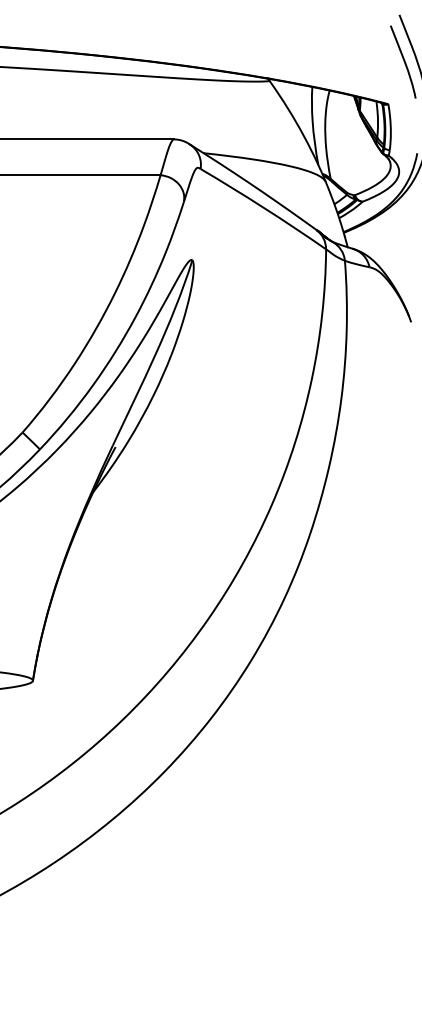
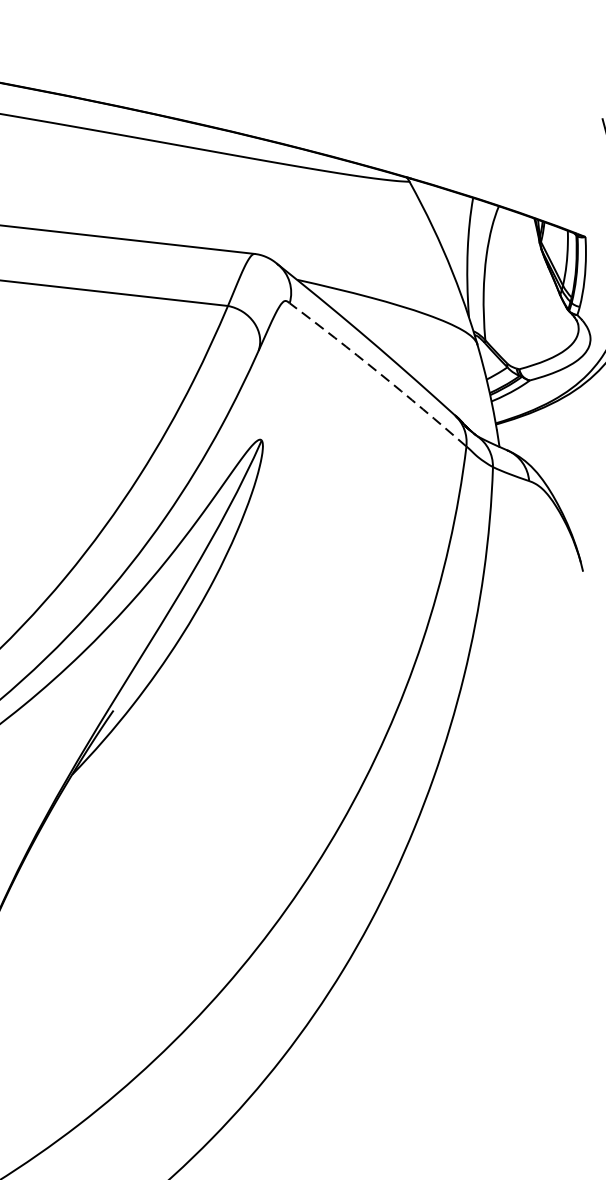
arc: (264, 207) -> (380, 372), solid -> dashed

